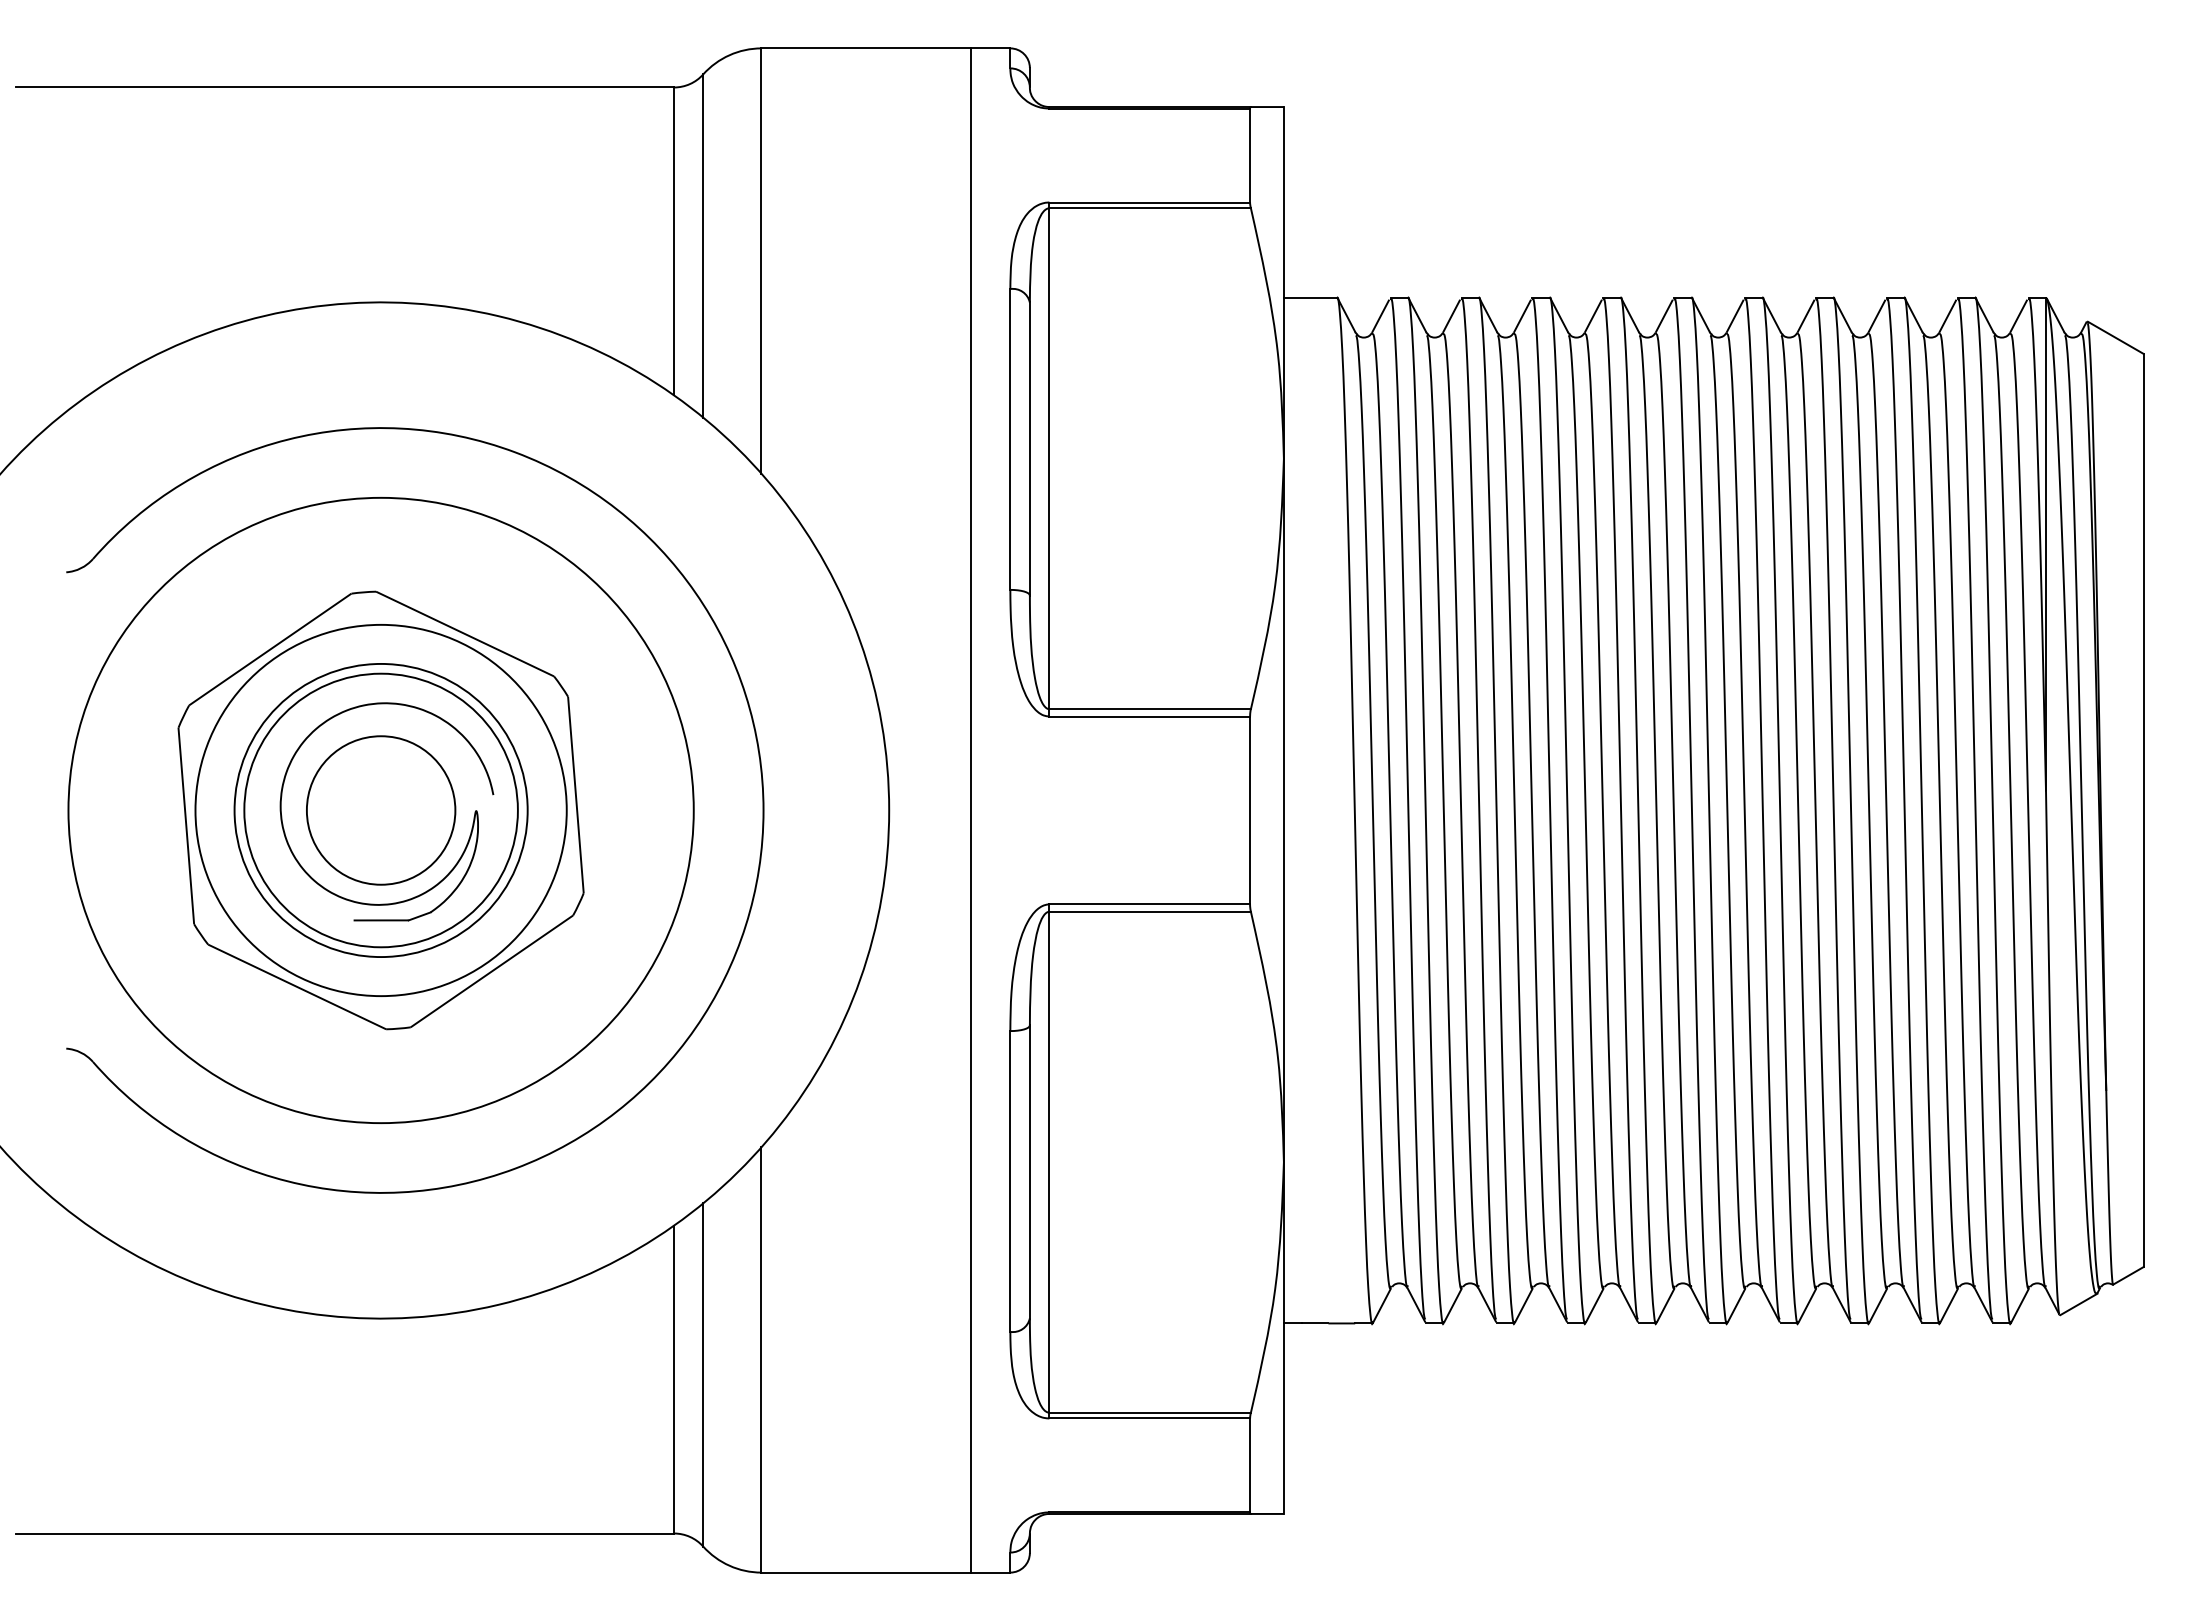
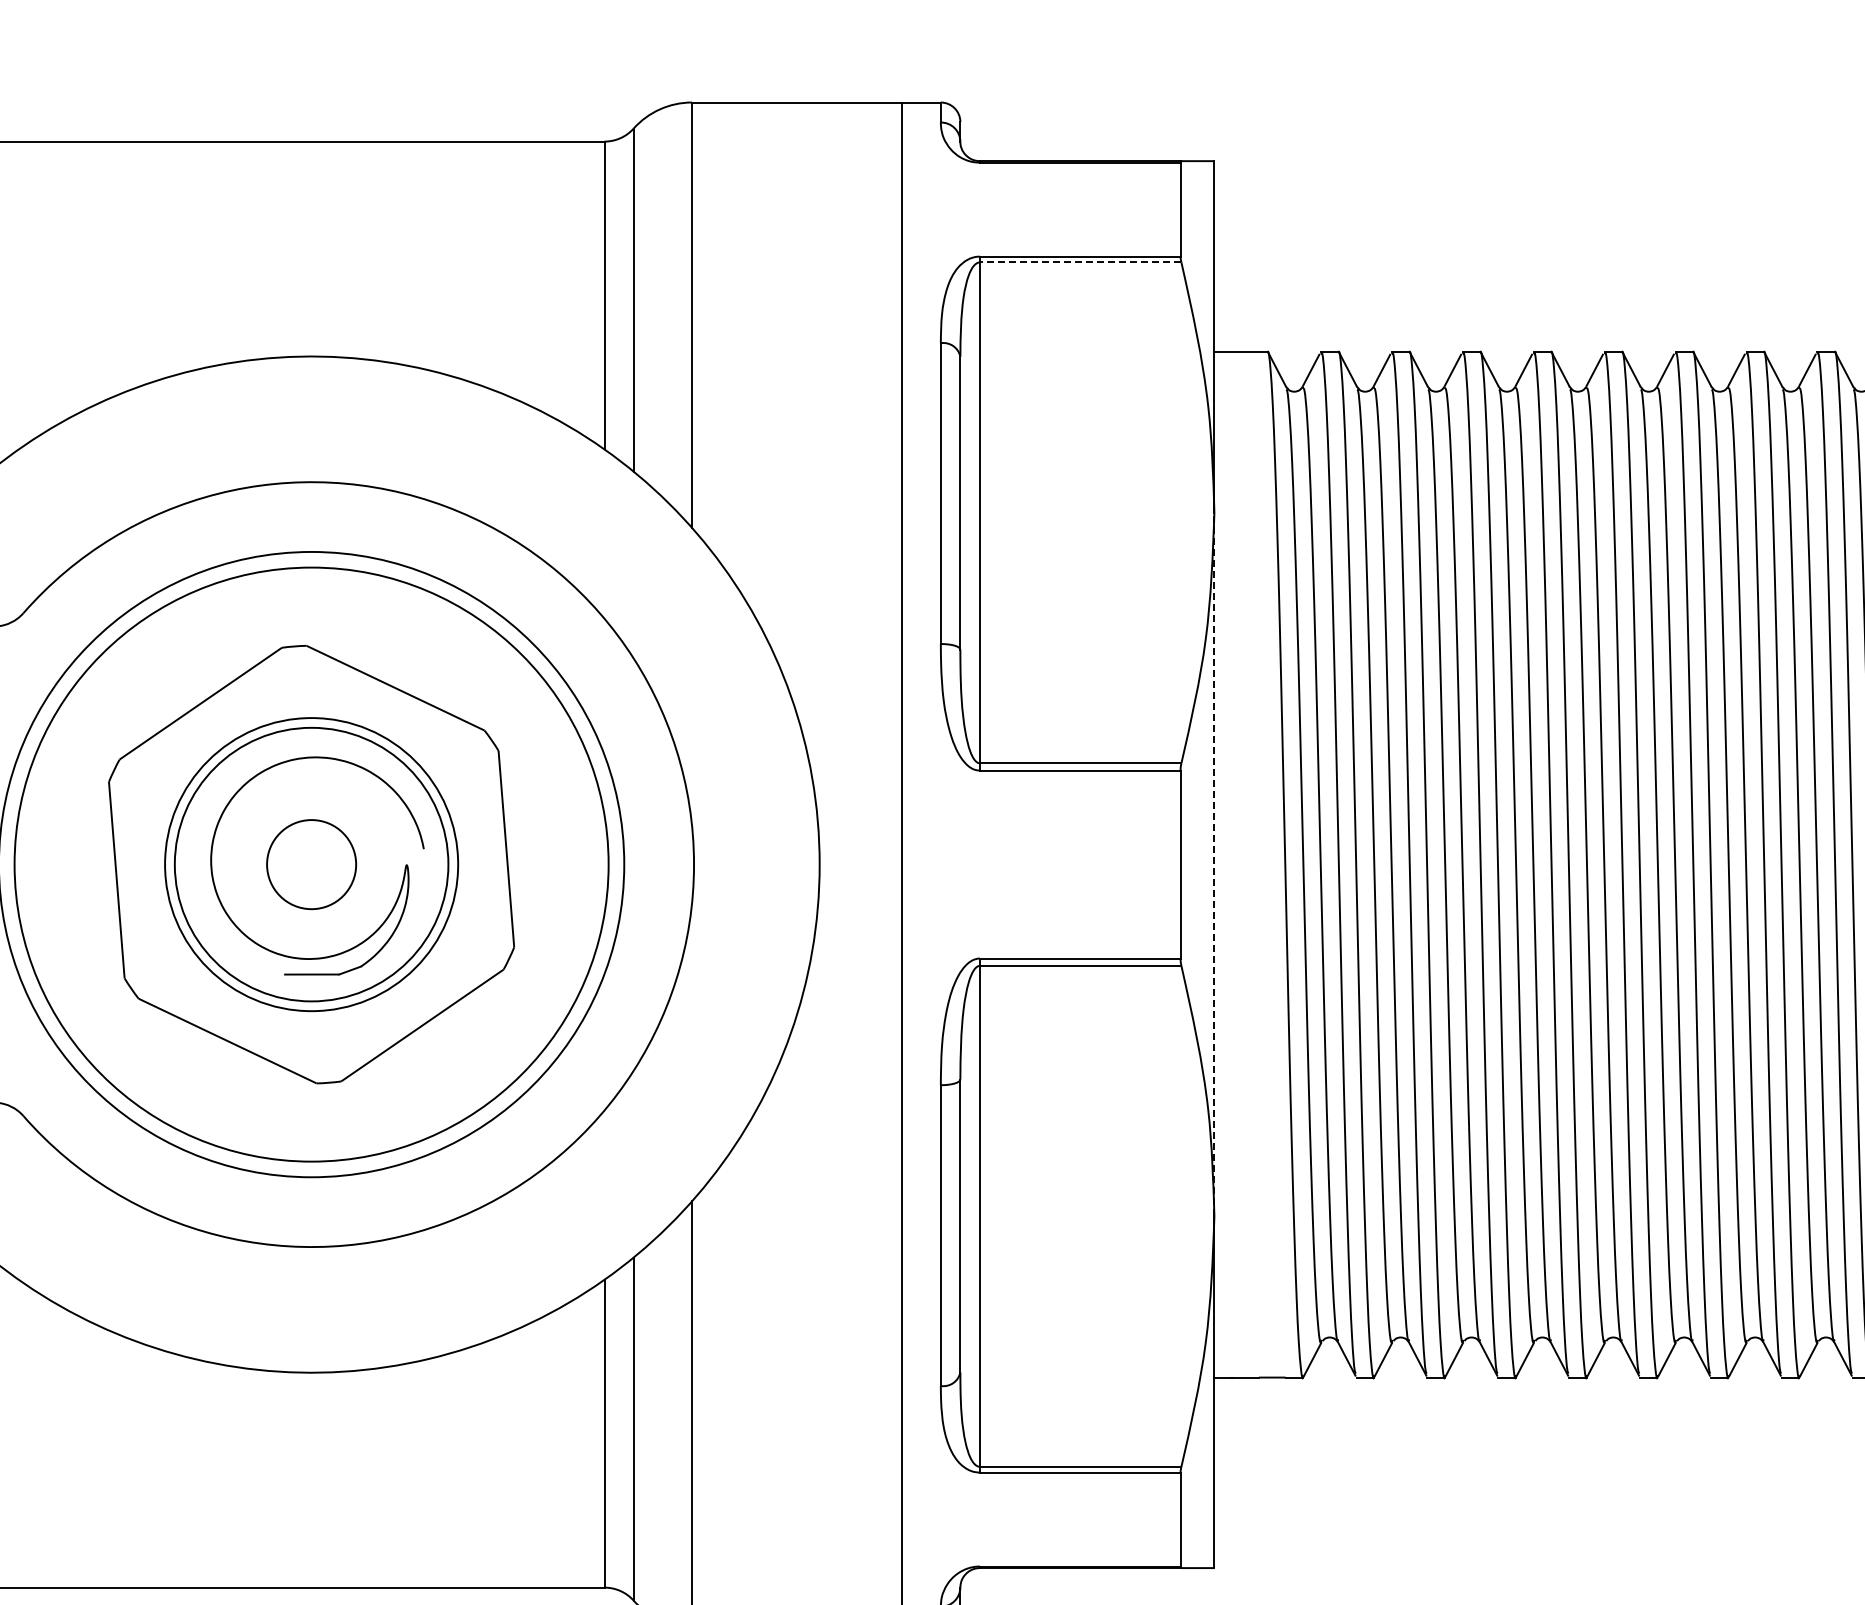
line: (1150, 208) -> (1080, 262), solid -> dashed
circle: (380, 810) -> (310, 864), size x0.6
circle: (380, 810) -> (310, 864), size x1.6
line: (1283, 810) -> (1213, 864), solid -> dashed

